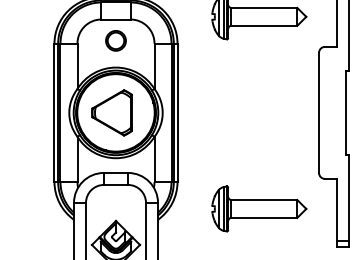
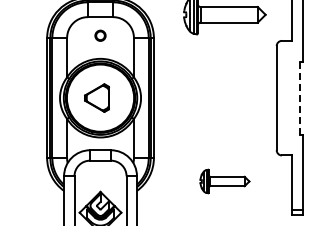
circle: (115, 40) -> (100, 35), size x0.6
part: (111, 112) -> (96, 97), size x0.7
line: (346, 112) -> (300, 97), solid -> dashed
part: (258, 208) -> (224, 181), size x0.6

